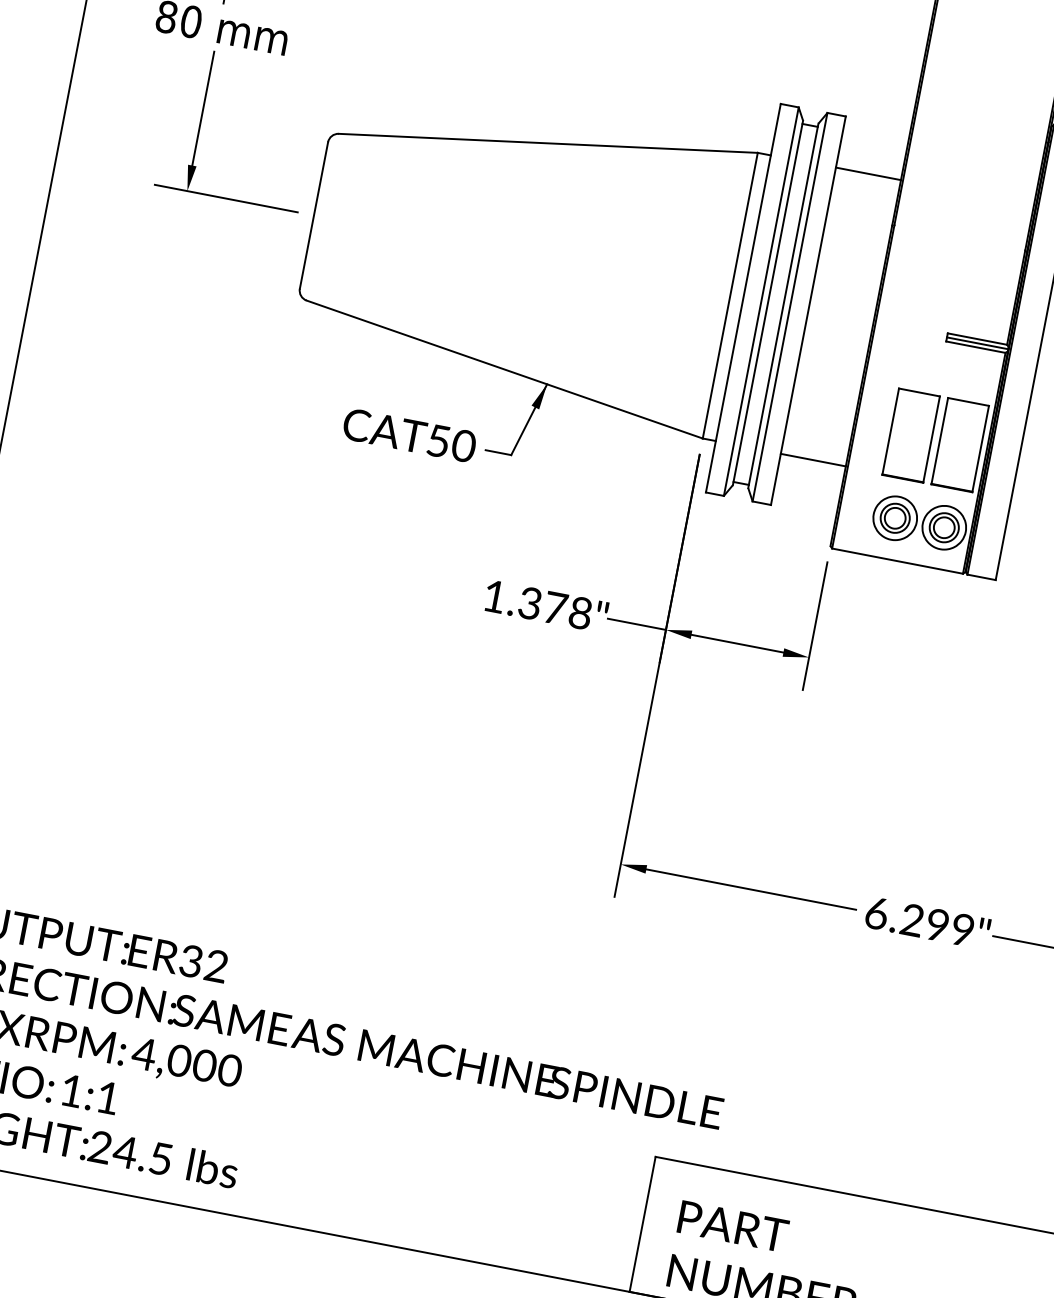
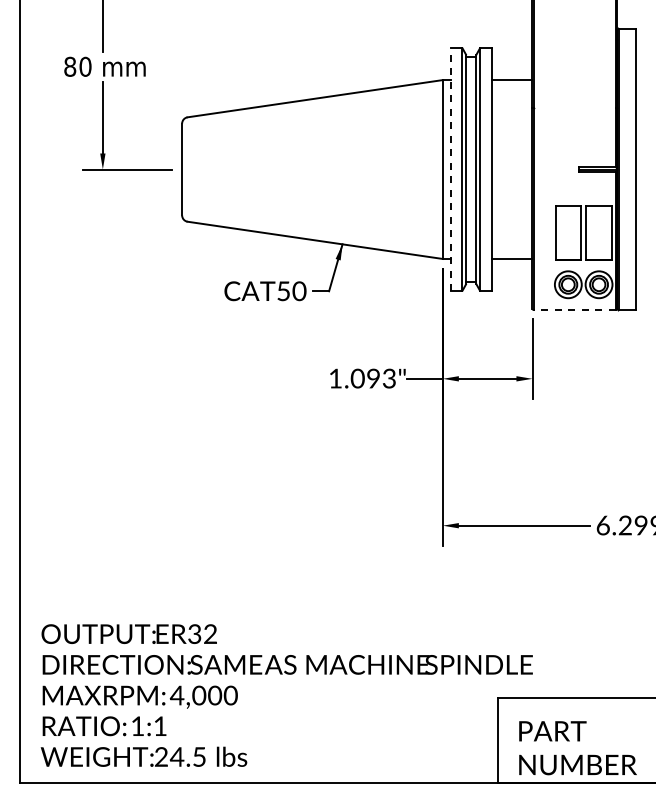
line: (744, 298) -> (451, 169), solid -> dashed
line: (897, 561) -> (574, 310), solid -> dashed
text: (553, 607) -> (372, 378), 1.378" -> 1.093"

